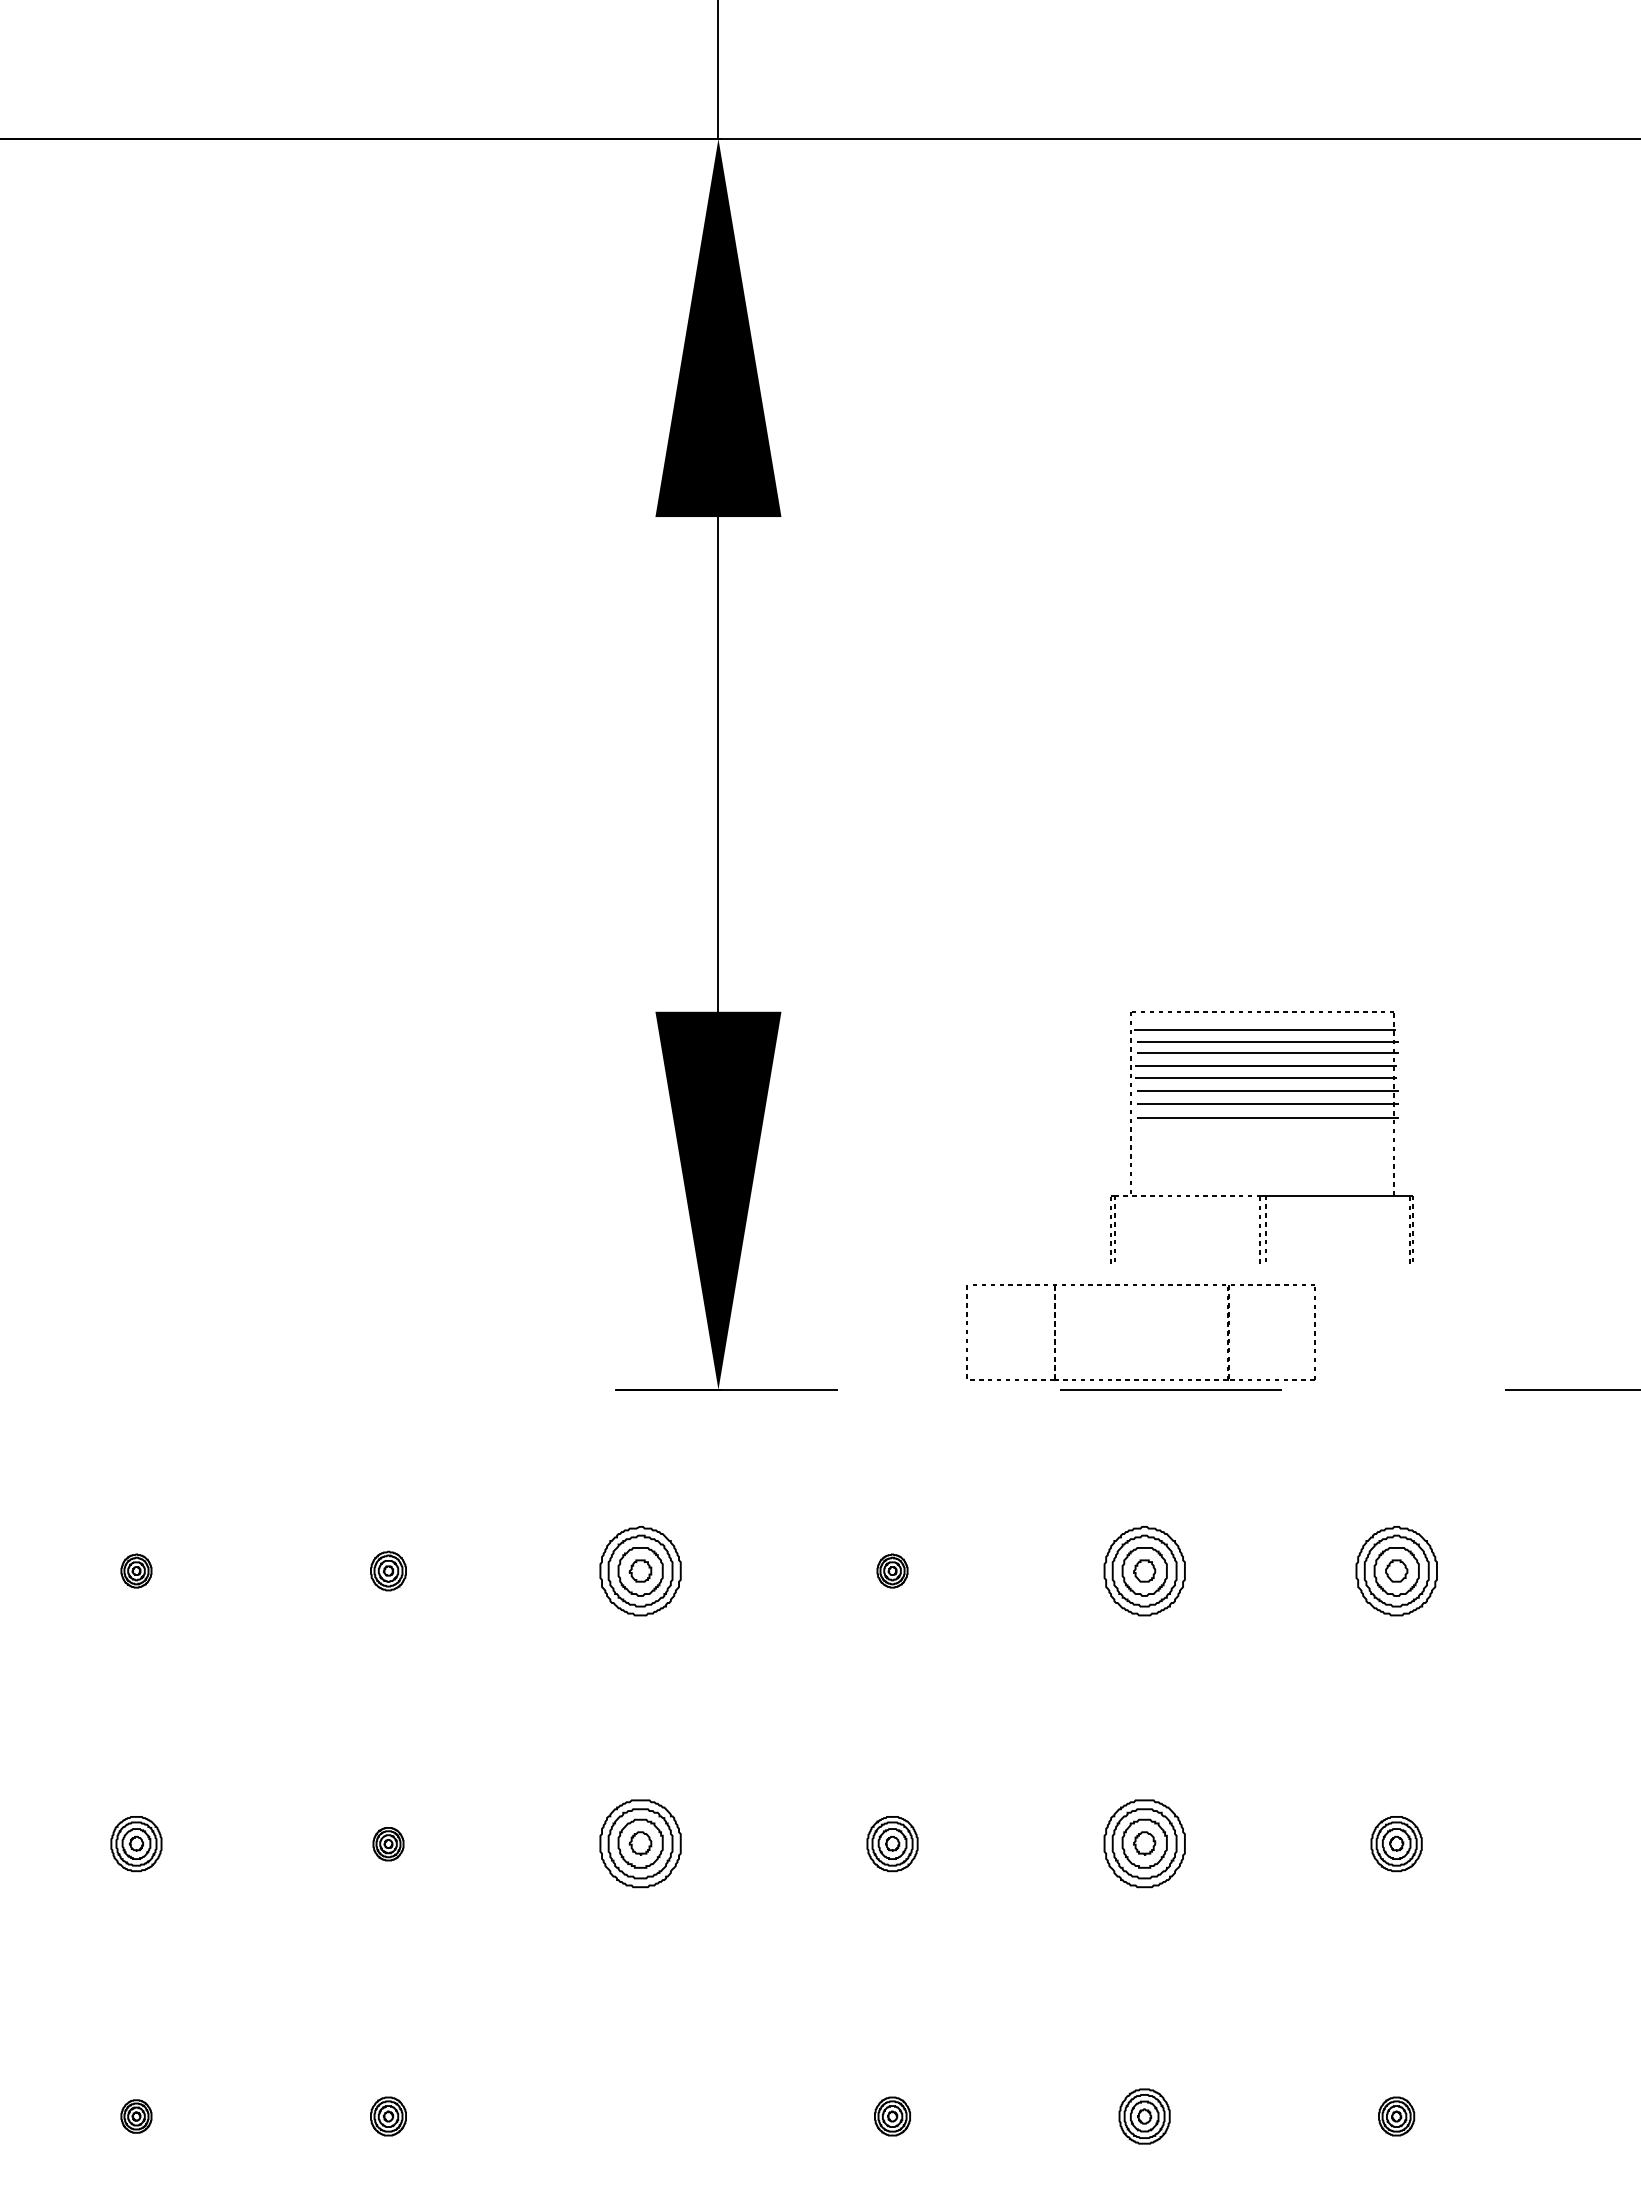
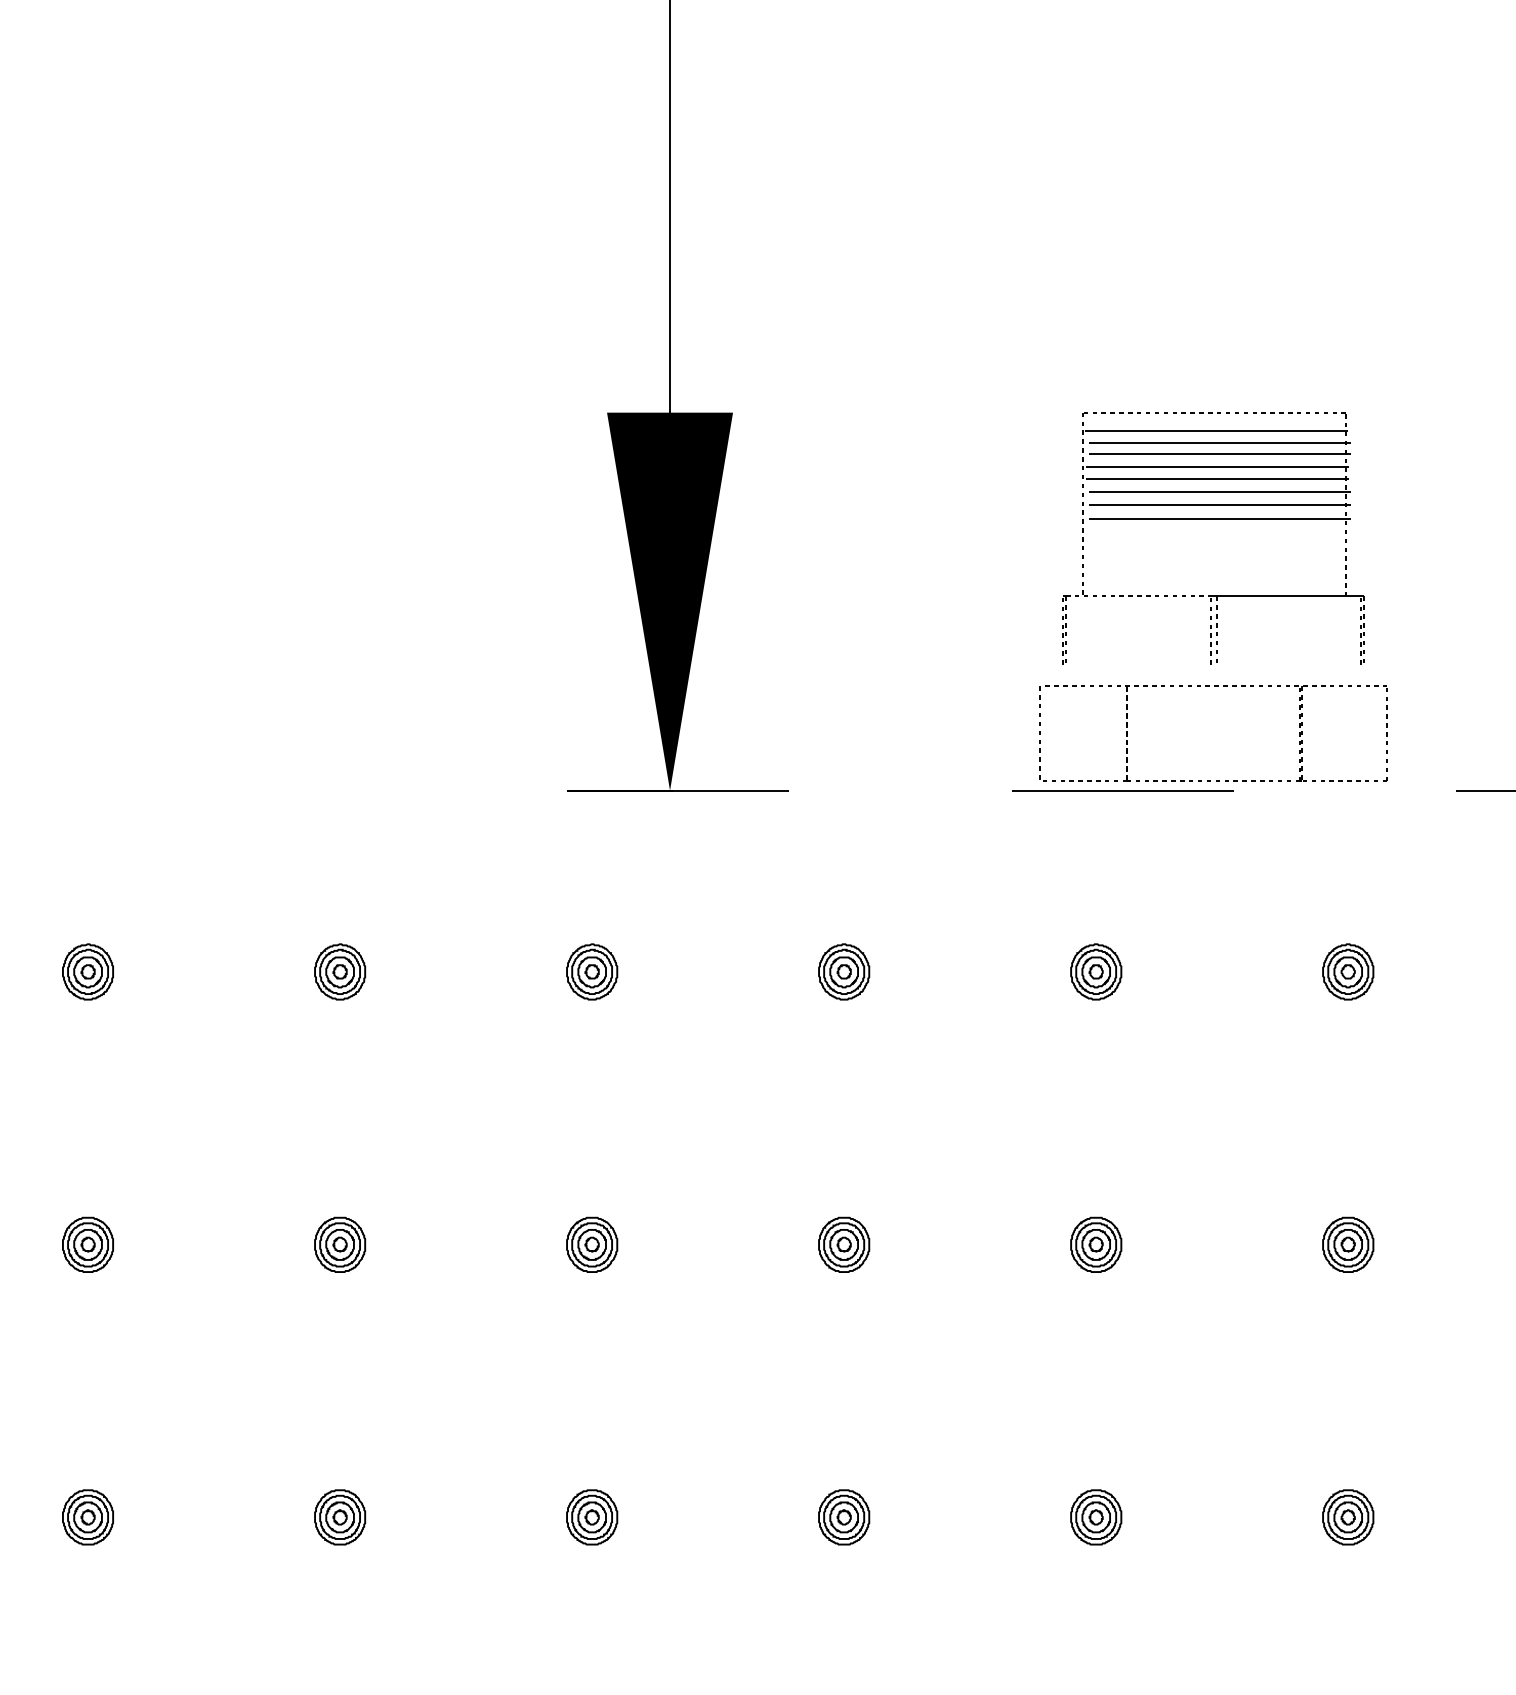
part: (1142, 1285) -> (1215, 686), moved
part: (136, 1570) -> (88, 971), size x1.67
part: (388, 1570) -> (340, 971), size x1.43
part: (640, 1570) -> (592, 971), size x0.62
part: (892, 1570) -> (844, 971), size x1.67
part: (1144, 1570) -> (1096, 971), size x0.62
part: (1396, 1570) -> (1348, 971), size x0.62
part: (388, 1844) -> (340, 1245), size x1.67
part: (640, 1844) -> (592, 1245), size x0.62
part: (1144, 1844) -> (1096, 1245), size x0.62
part: (136, 2116) -> (88, 1517), size x1.67
part: (388, 2116) -> (340, 1517), size x1.43
part: (640, 2116) -> (592, 1517), added
part: (892, 2116) -> (844, 1517), size x1.43
part: (1396, 2116) -> (1348, 1517), size x1.43

